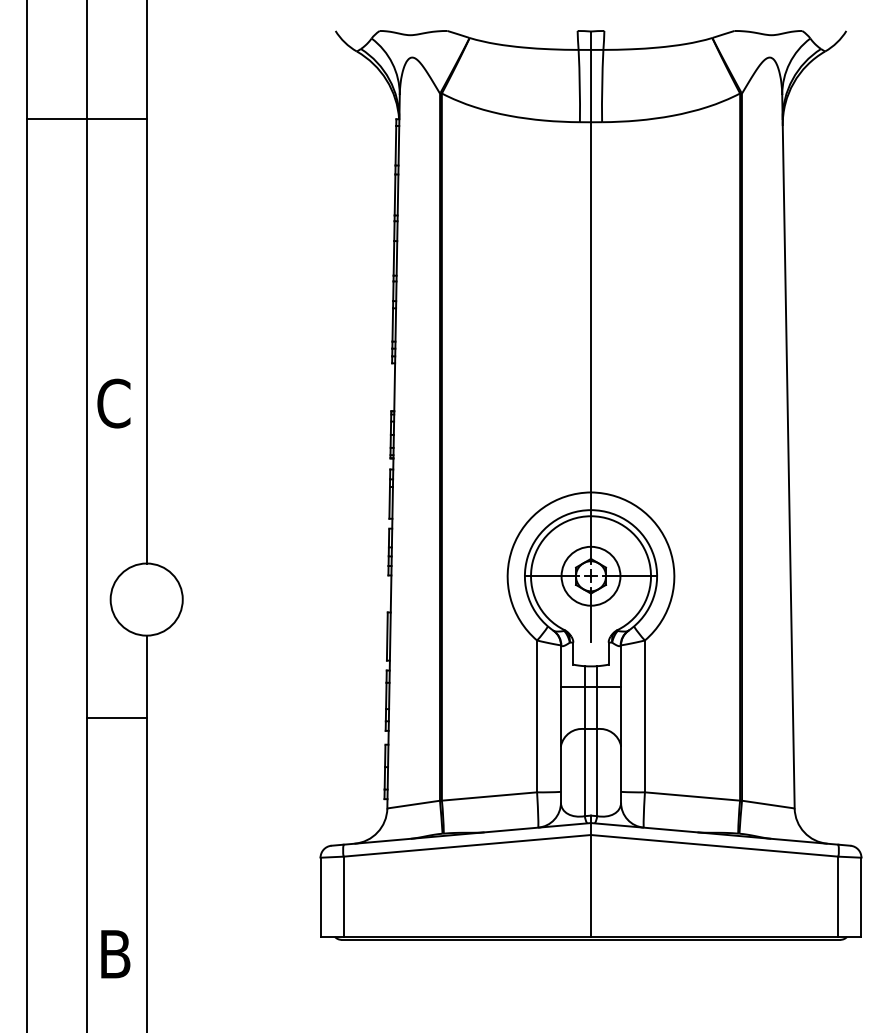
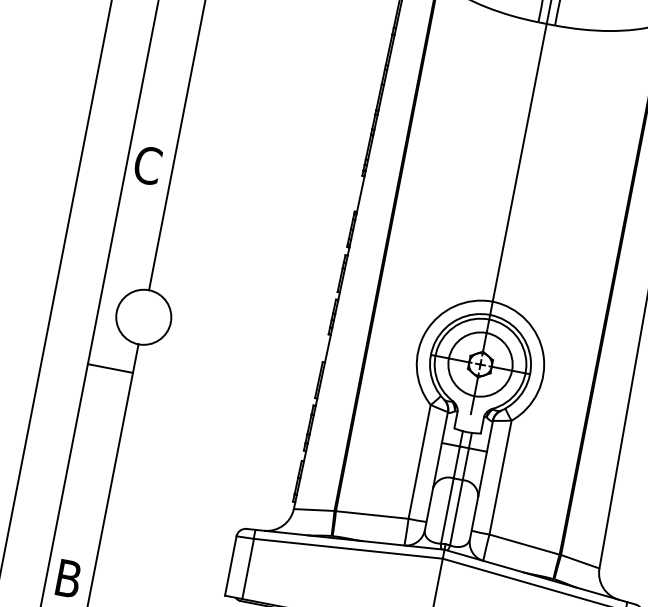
circle: (590, 576) -> (480, 364), size x1.43
line: (116, 717) -> (110, 368), moved

